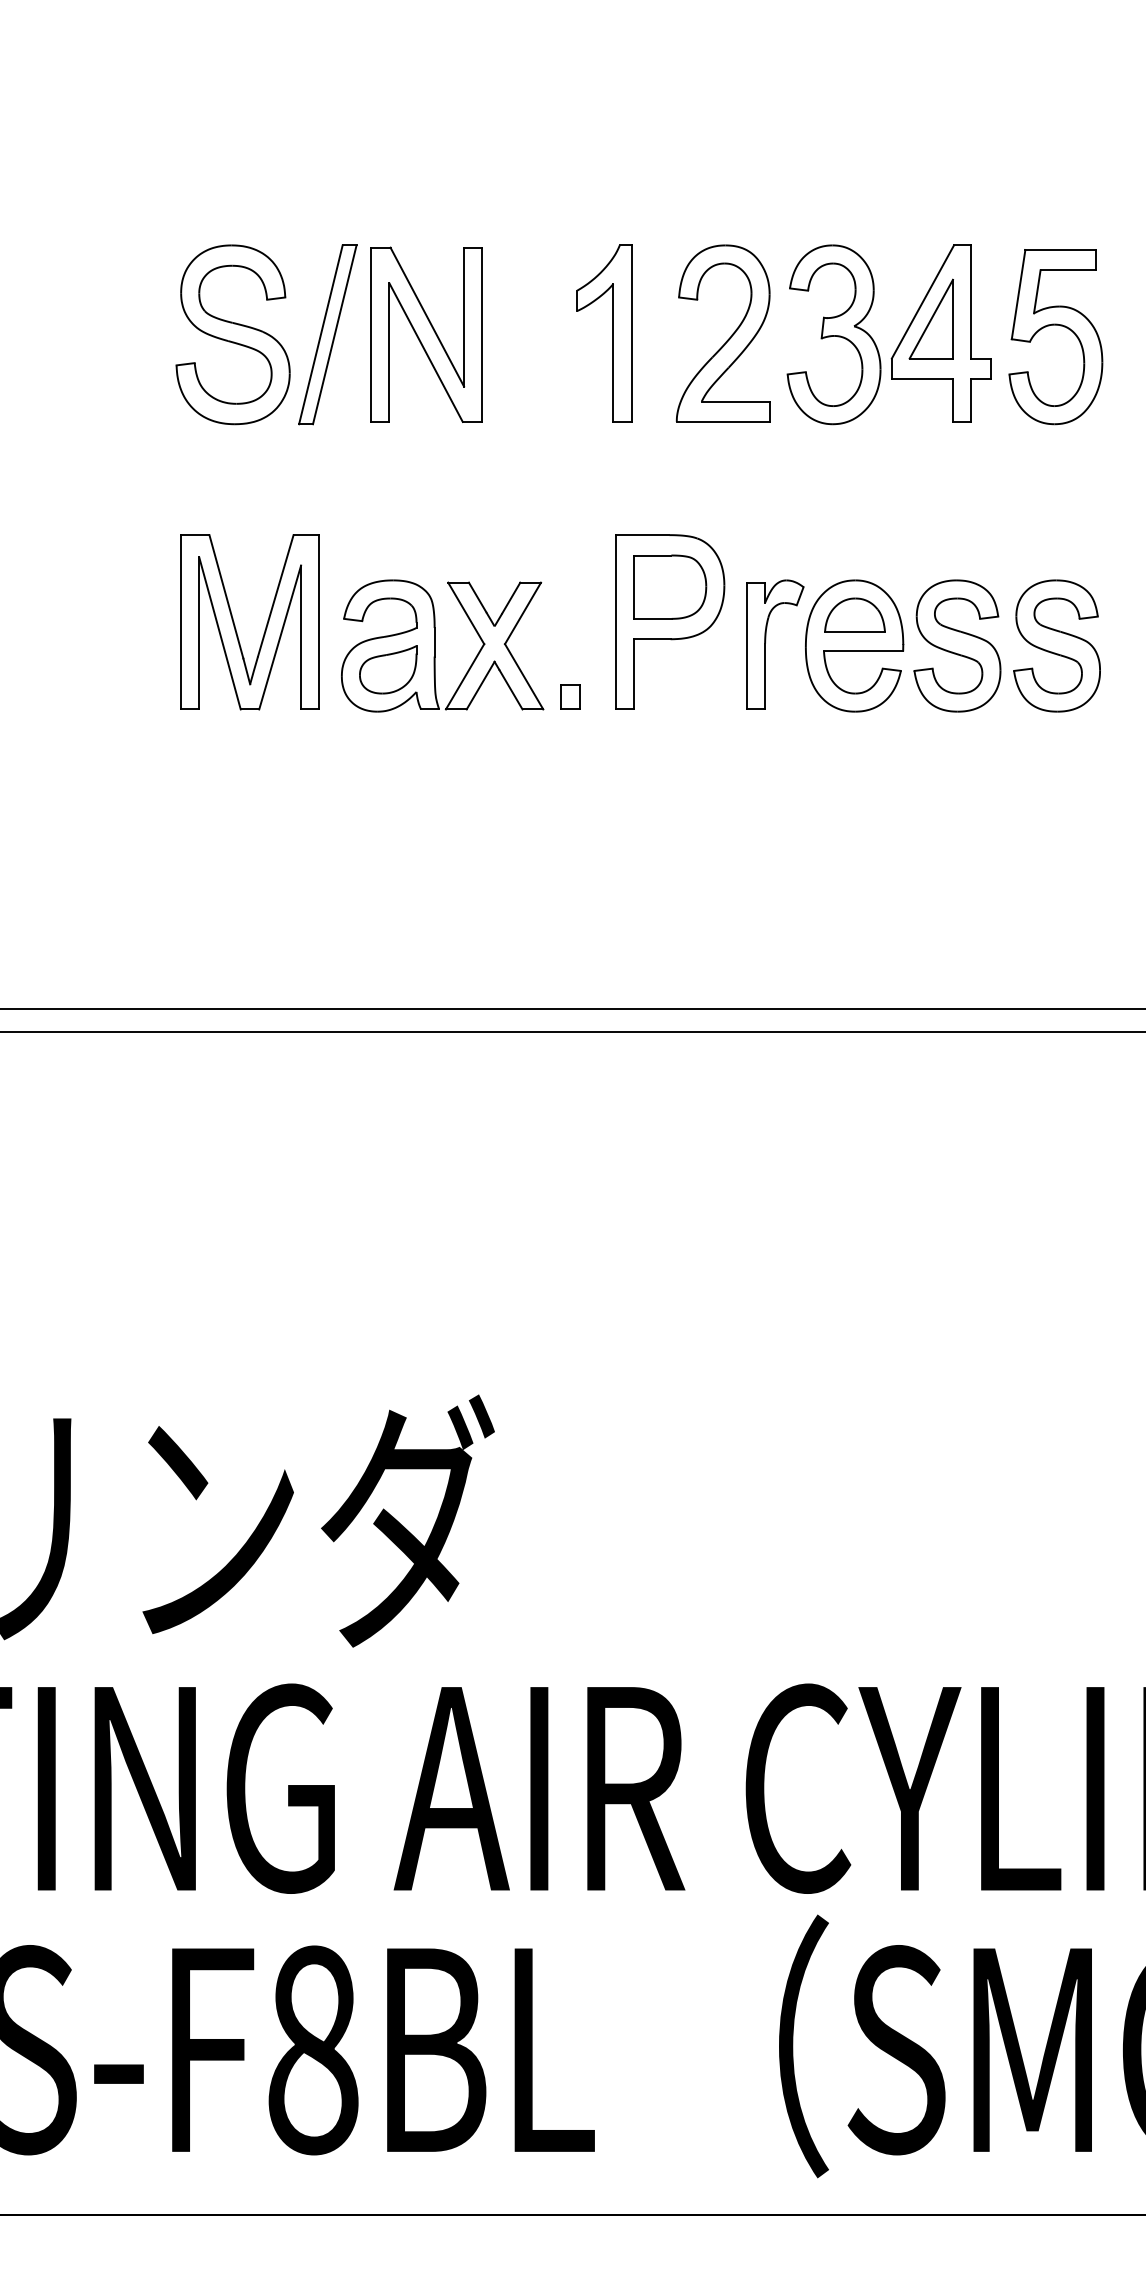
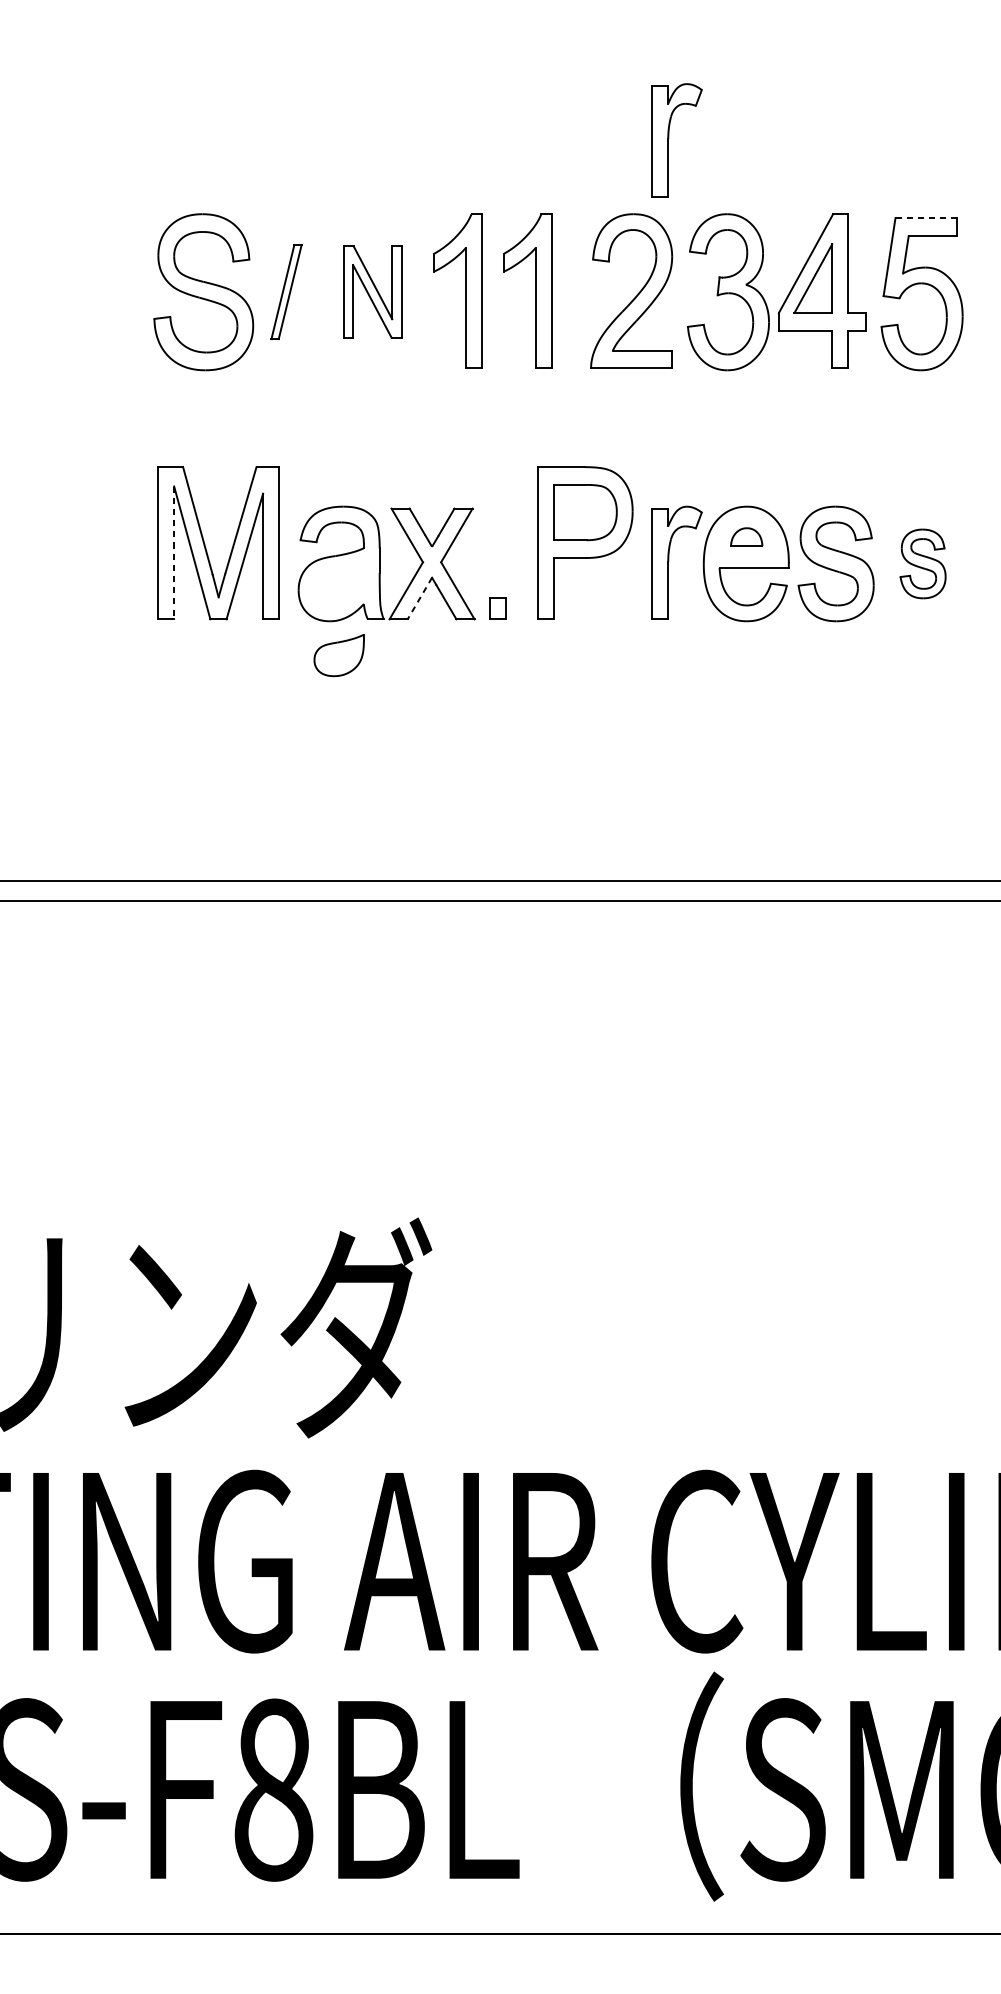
part: (766, 156) -> (669, 136), added
line: (1060, 249) -> (926, 217), solid -> dashed
part: (532, 333) -> (465, 291), added
part: (327, 334) -> (286, 291), size x0.6
part: (426, 334) -> (372, 291), size x0.6
part: (854, 614) -> (746, 536), size x0.6
line: (199, 633) -> (174, 553), solid -> dashed
part: (1056, 645) -> (922, 563), size x0.6
part: (388, 669) -> (339, 655), moved
line: (480, 685) -> (419, 598), solid -> dashed

